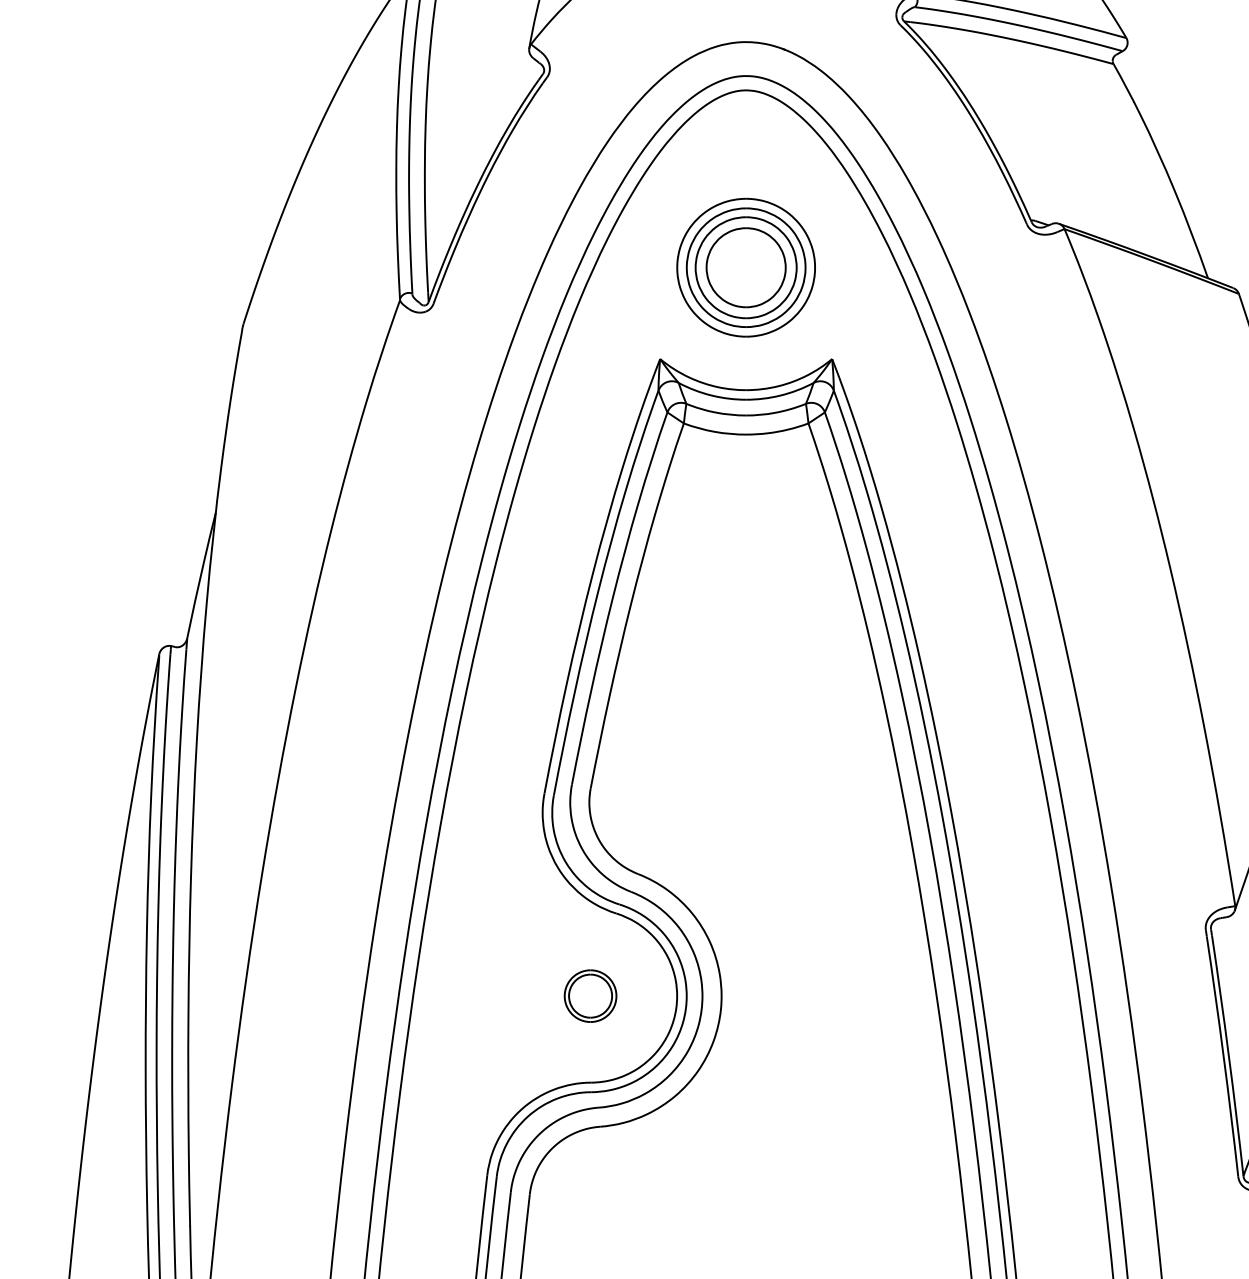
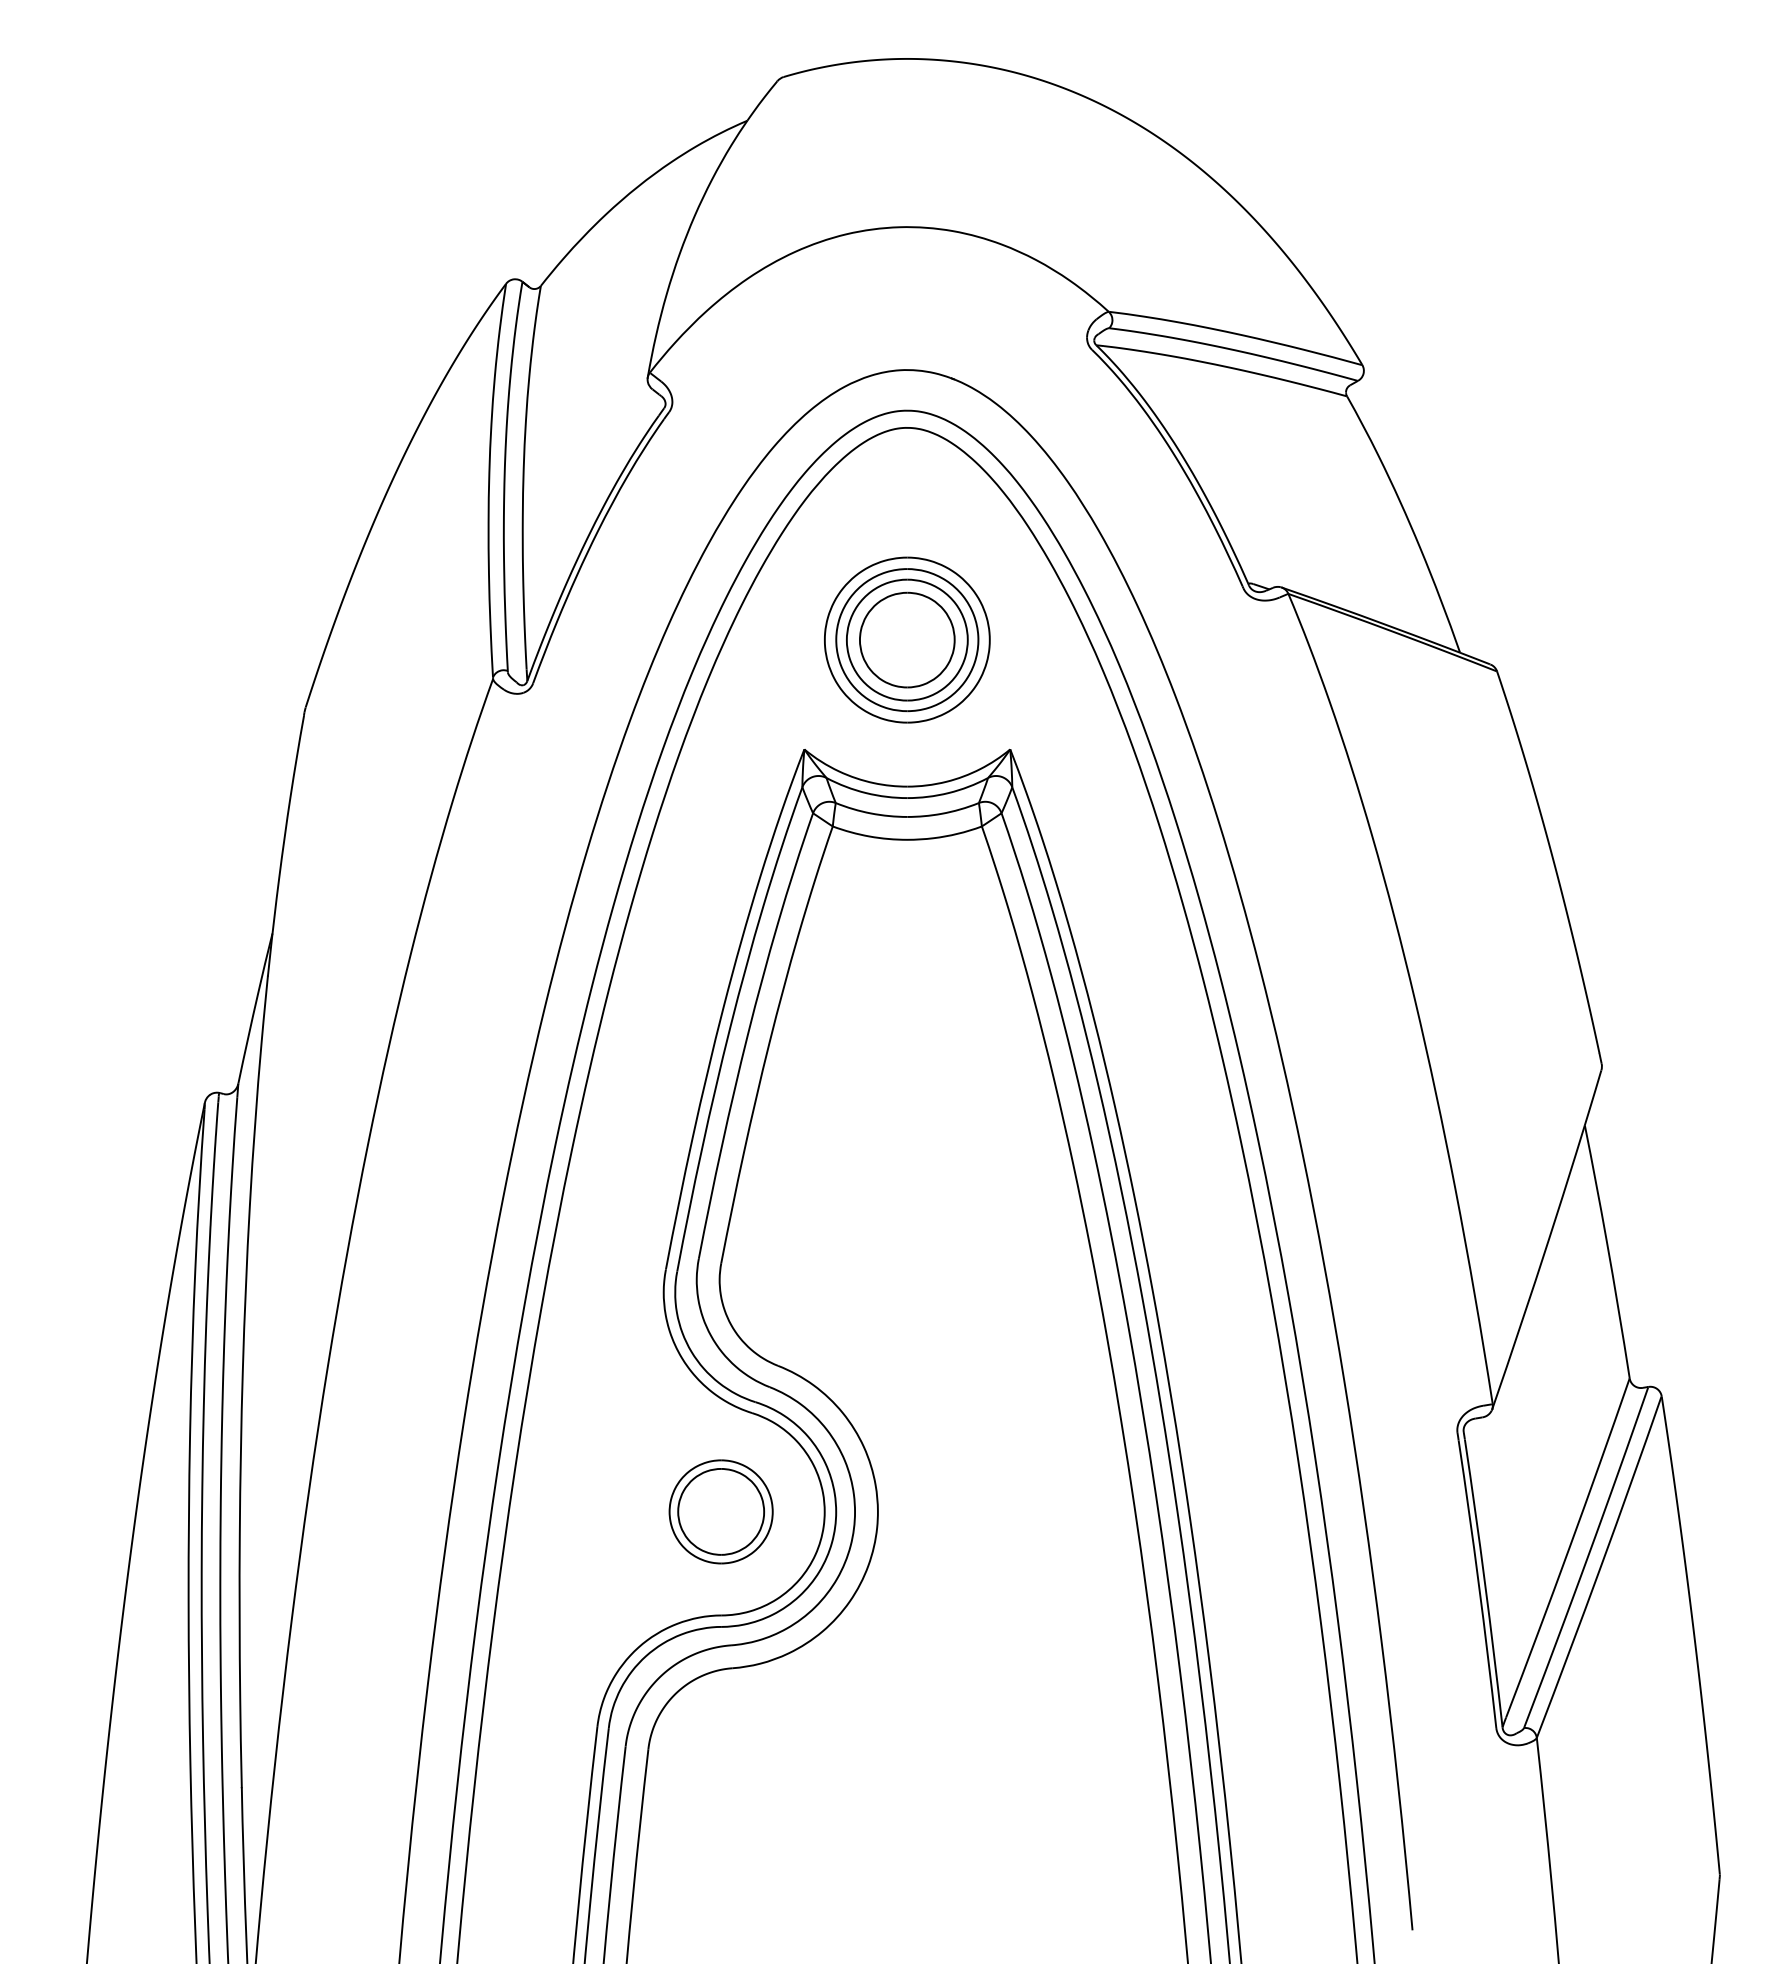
part: (590, 995) -> (720, 1511), size x1.67

